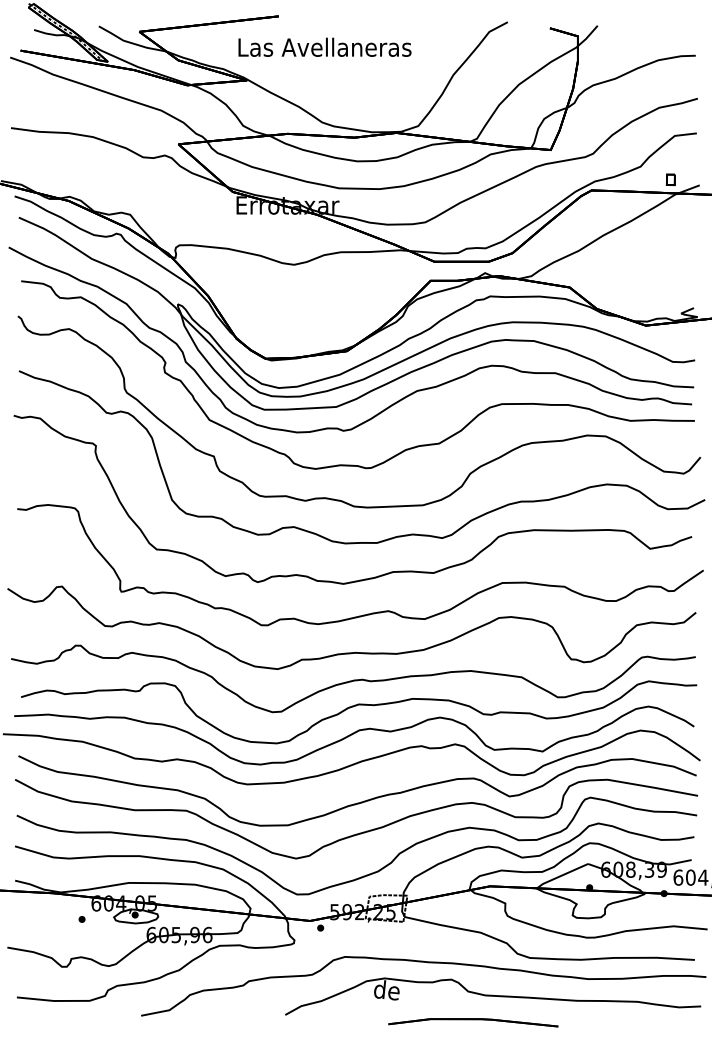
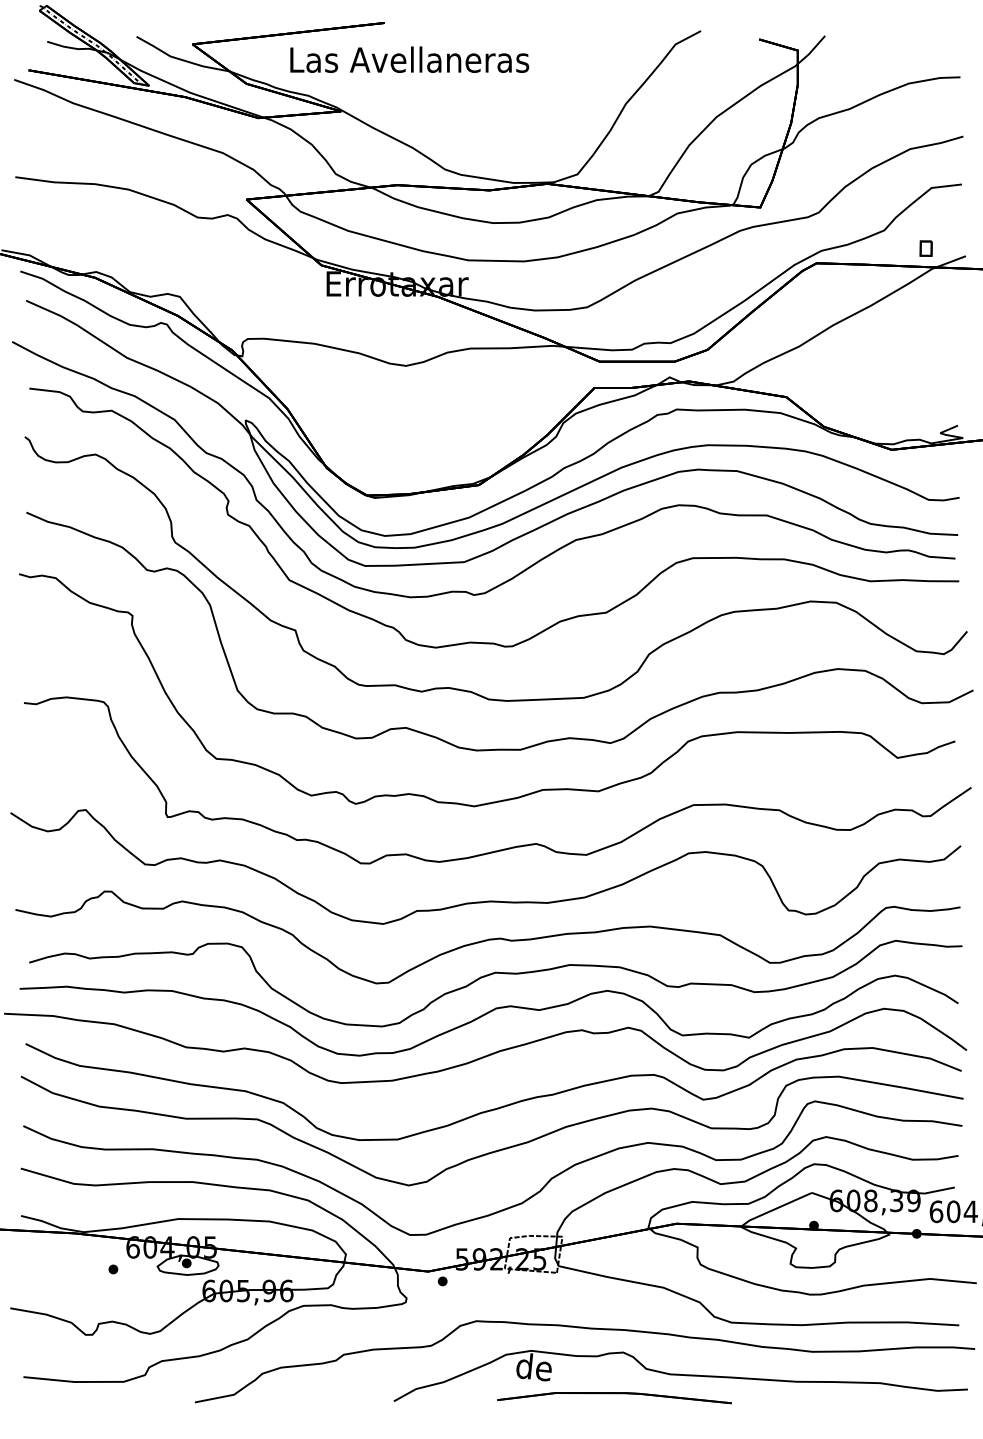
text: (324, 47) -> (409, 59), moved
part: (473, 1023) -> (614, 1398), moved

